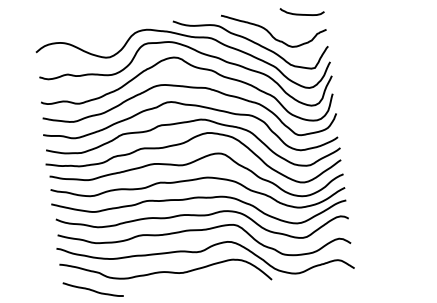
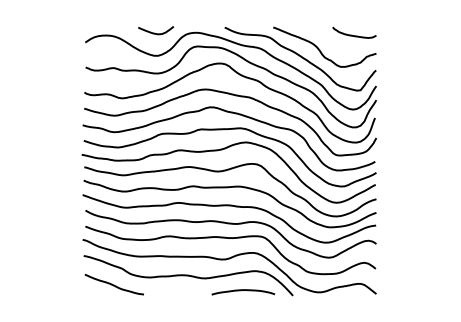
curve: (103, 34) -> (154, 32), added
curve: (222, 280) -> (243, 290), added

